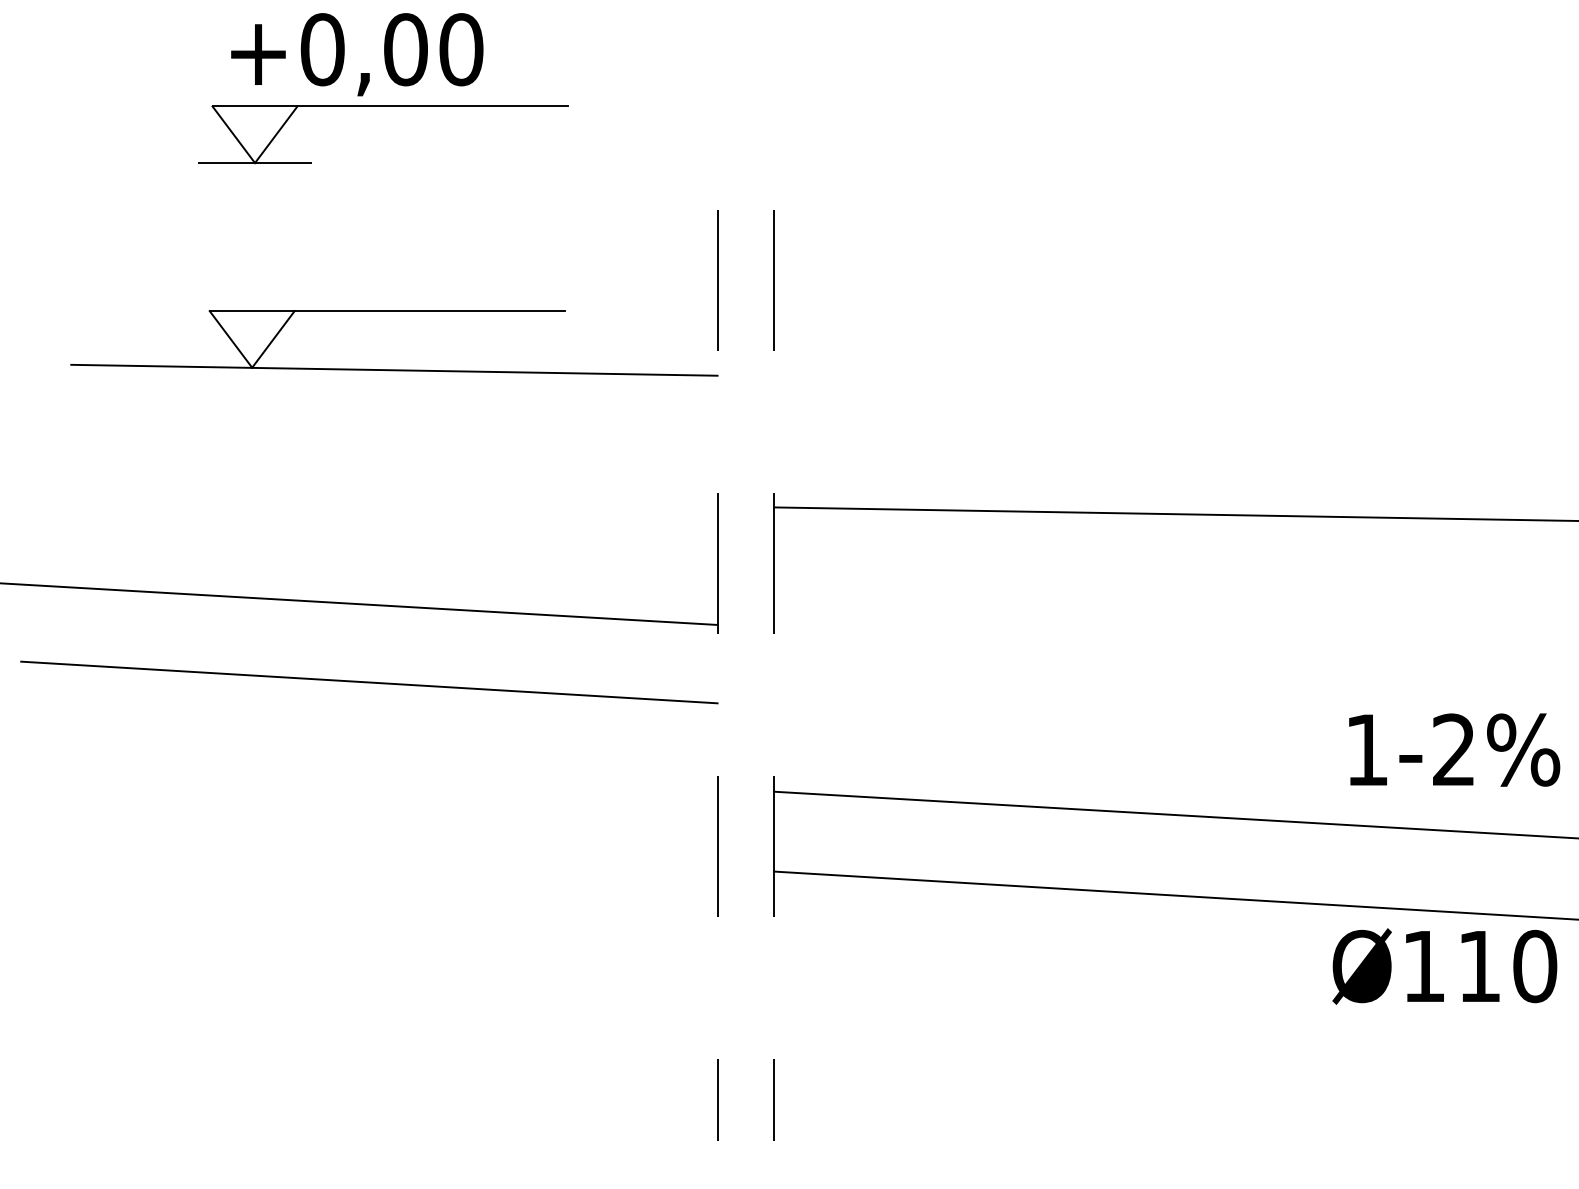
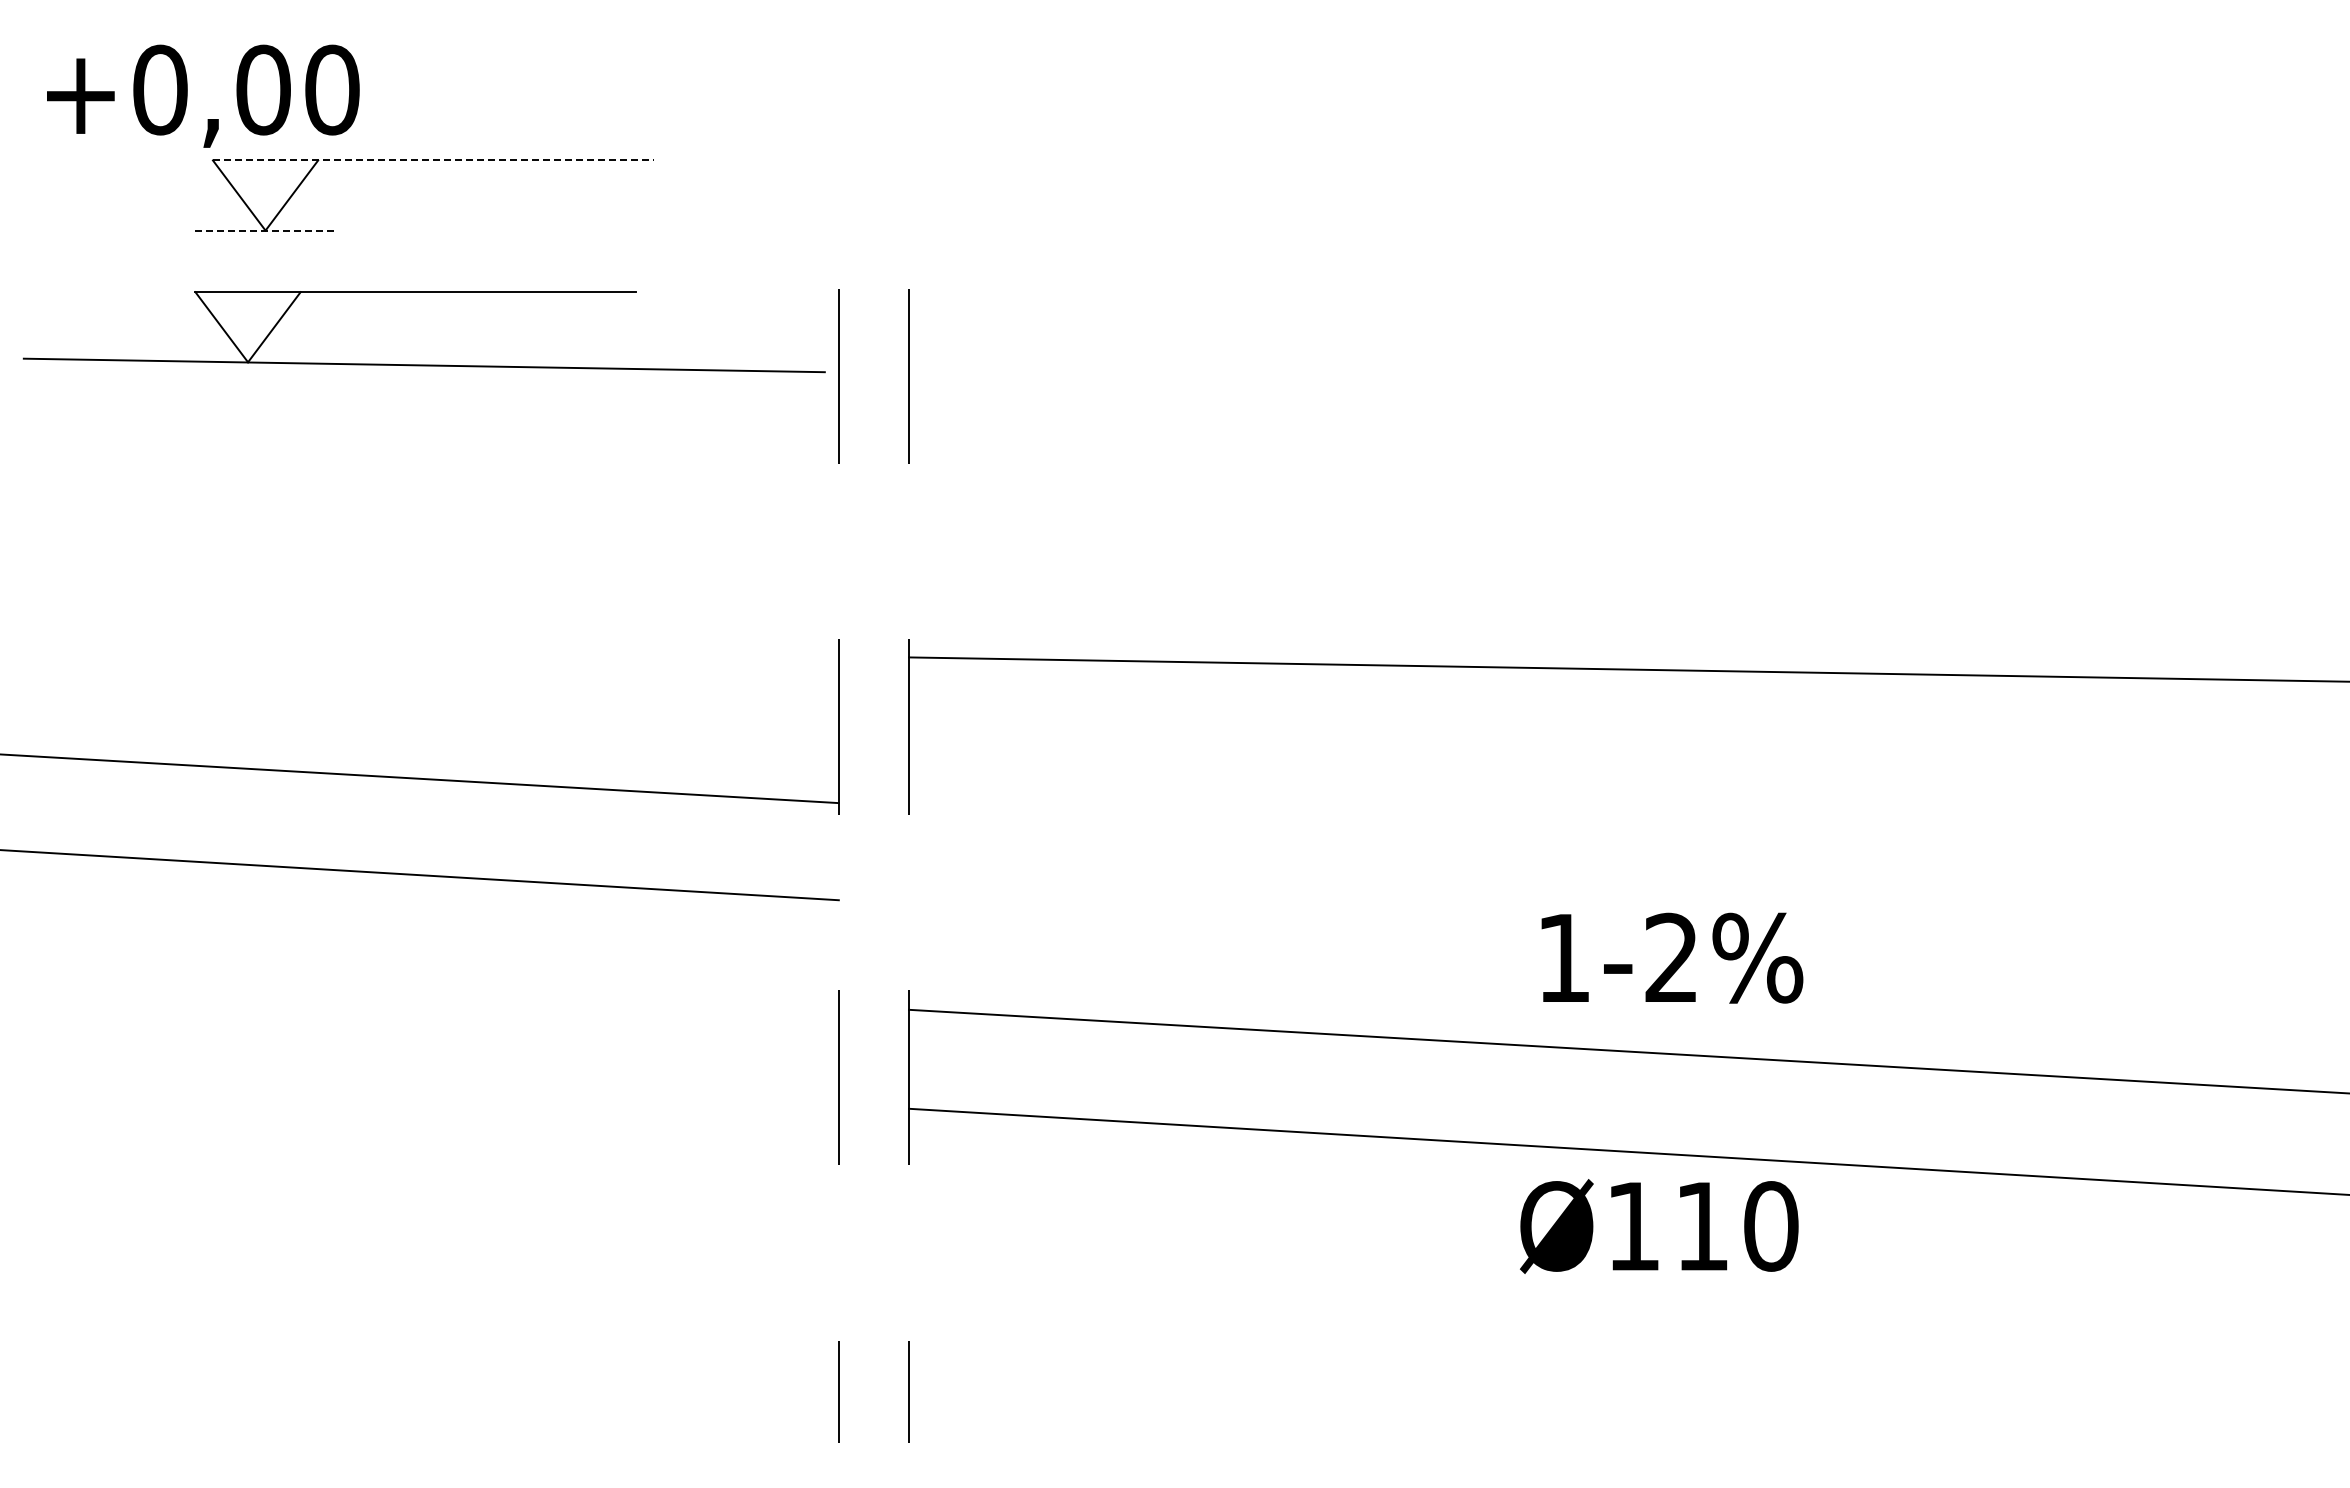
text: (357, 54) -> (203, 95), moved
line: (390, 106) -> (433, 160), solid -> dashed
line: (255, 162) -> (266, 230), solid -> dashed
part: (393, 369) -> (423, 364), moved
text: (1454, 749) -> (1672, 957), moved
text: (1445, 966) -> (1659, 1226), moved

